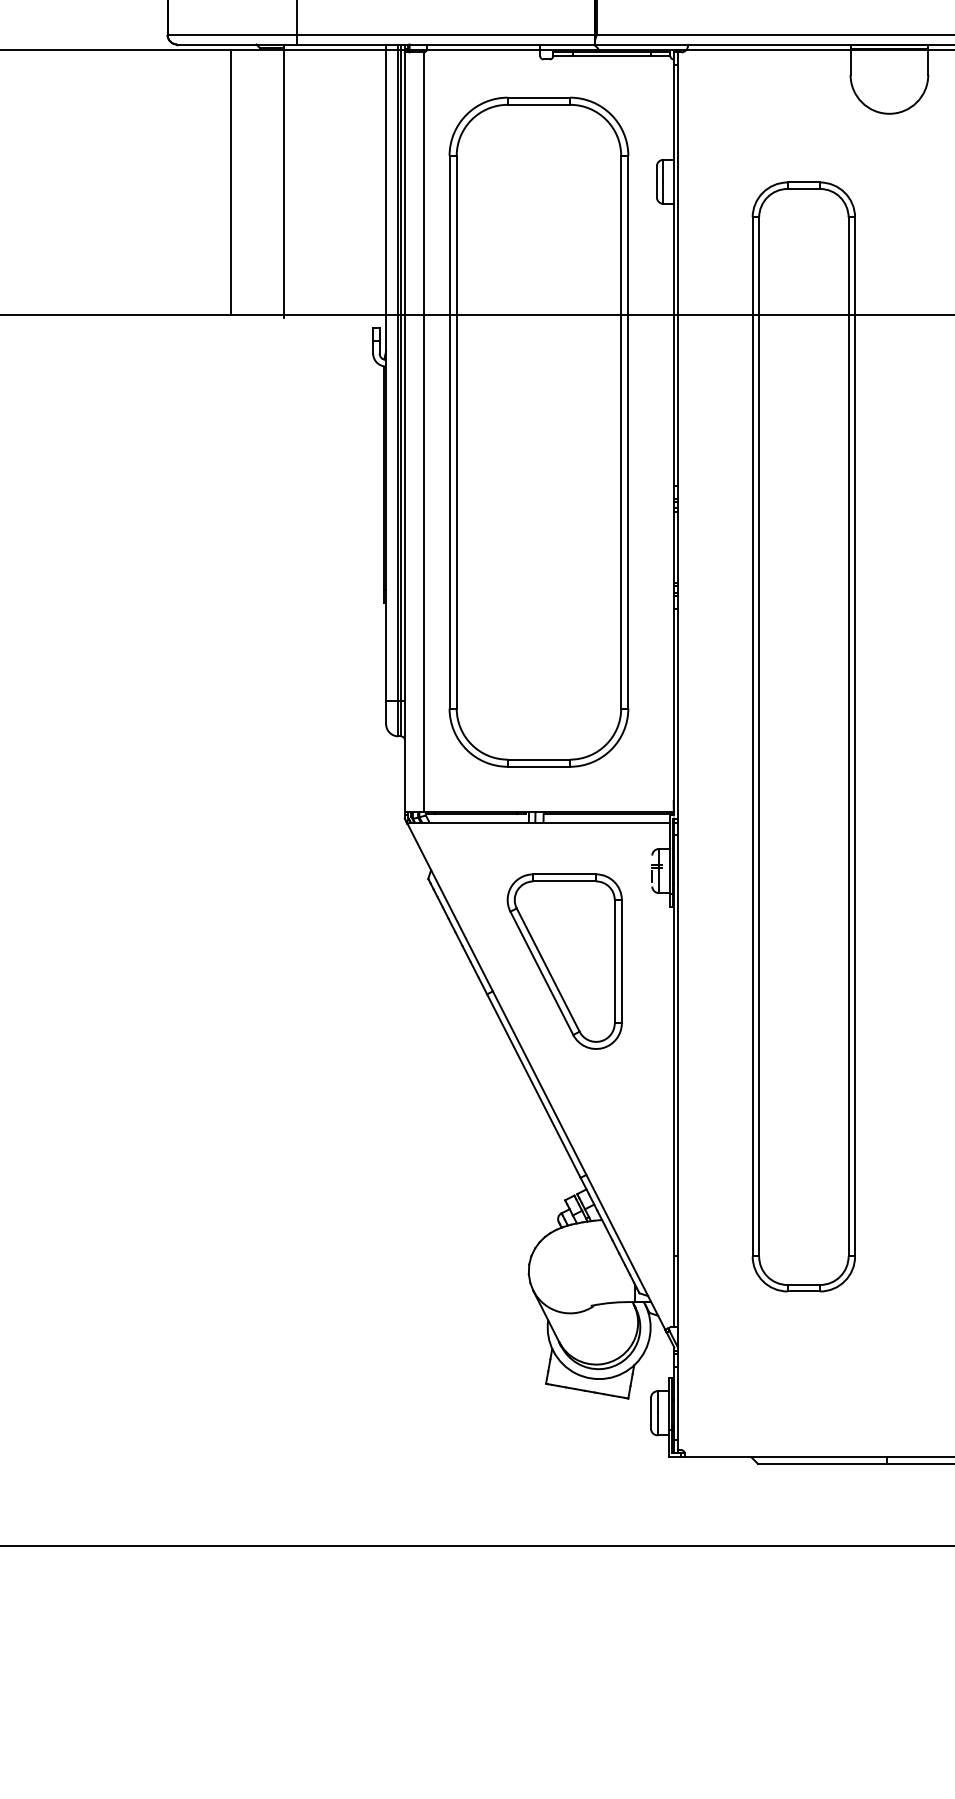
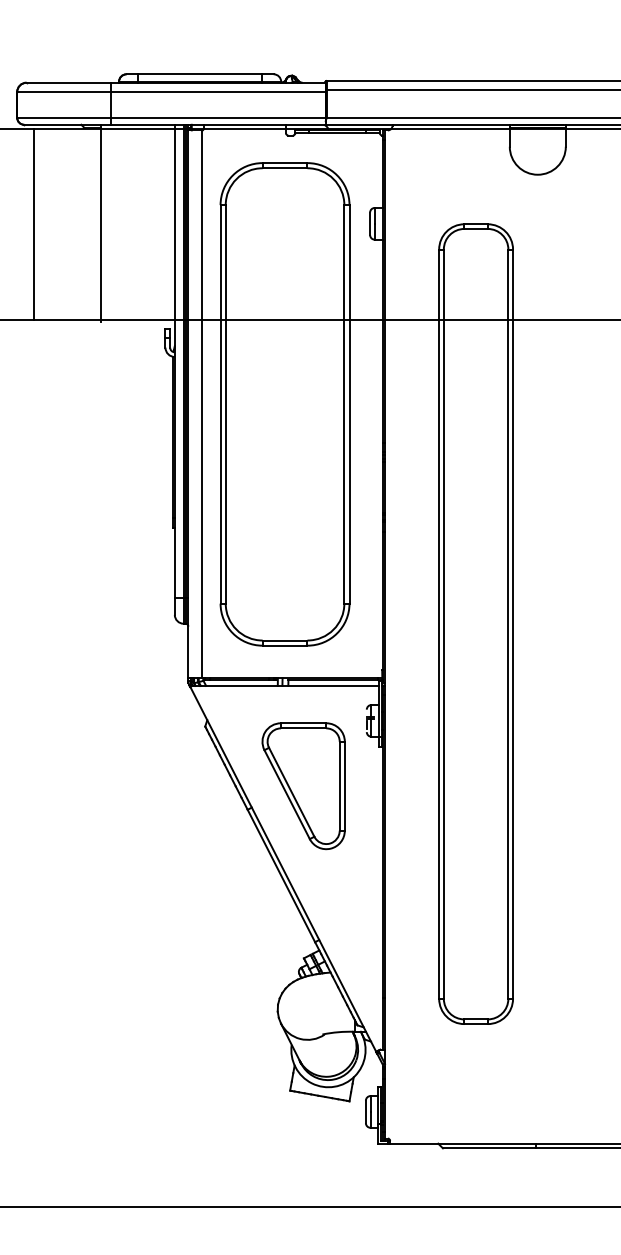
line: (230, 182) -> (33, 224), moved

